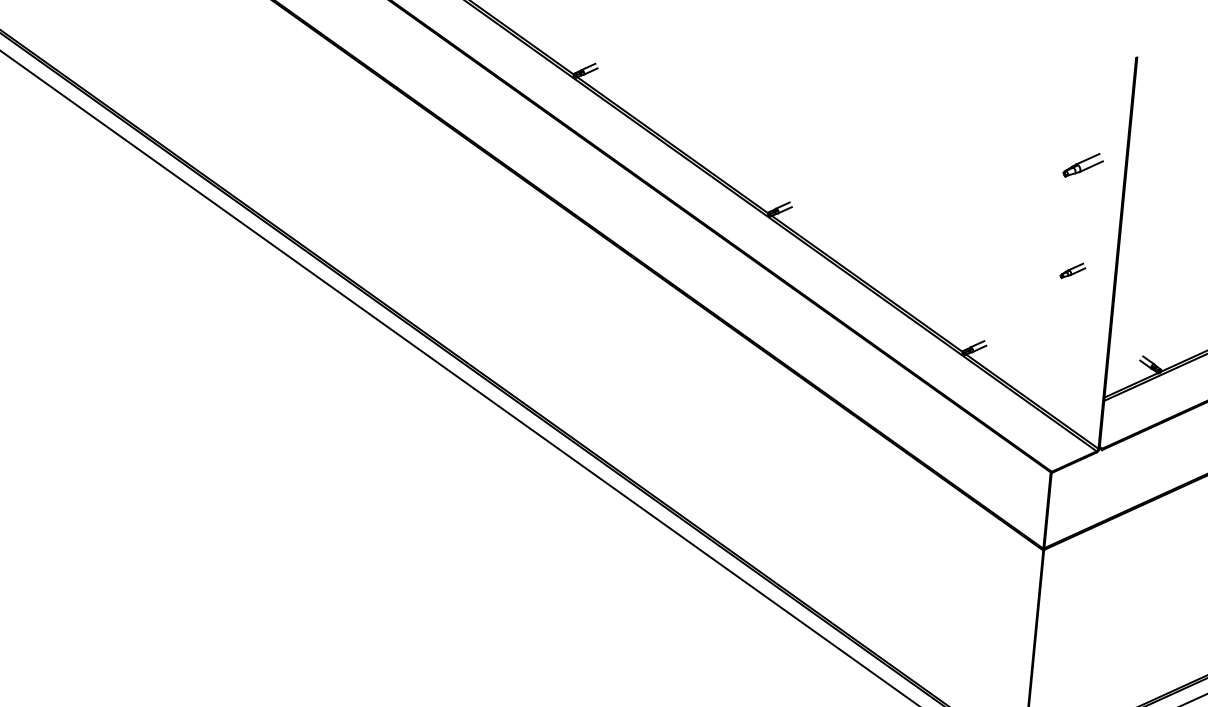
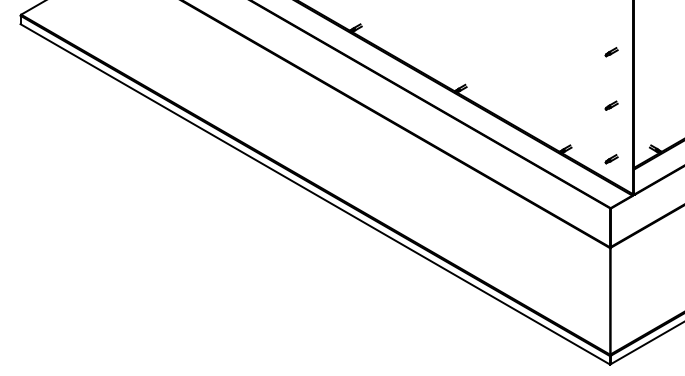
part: (1082, 166) -> (611, 52), size x0.62
part: (1062, 376) -> (611, 159), added

